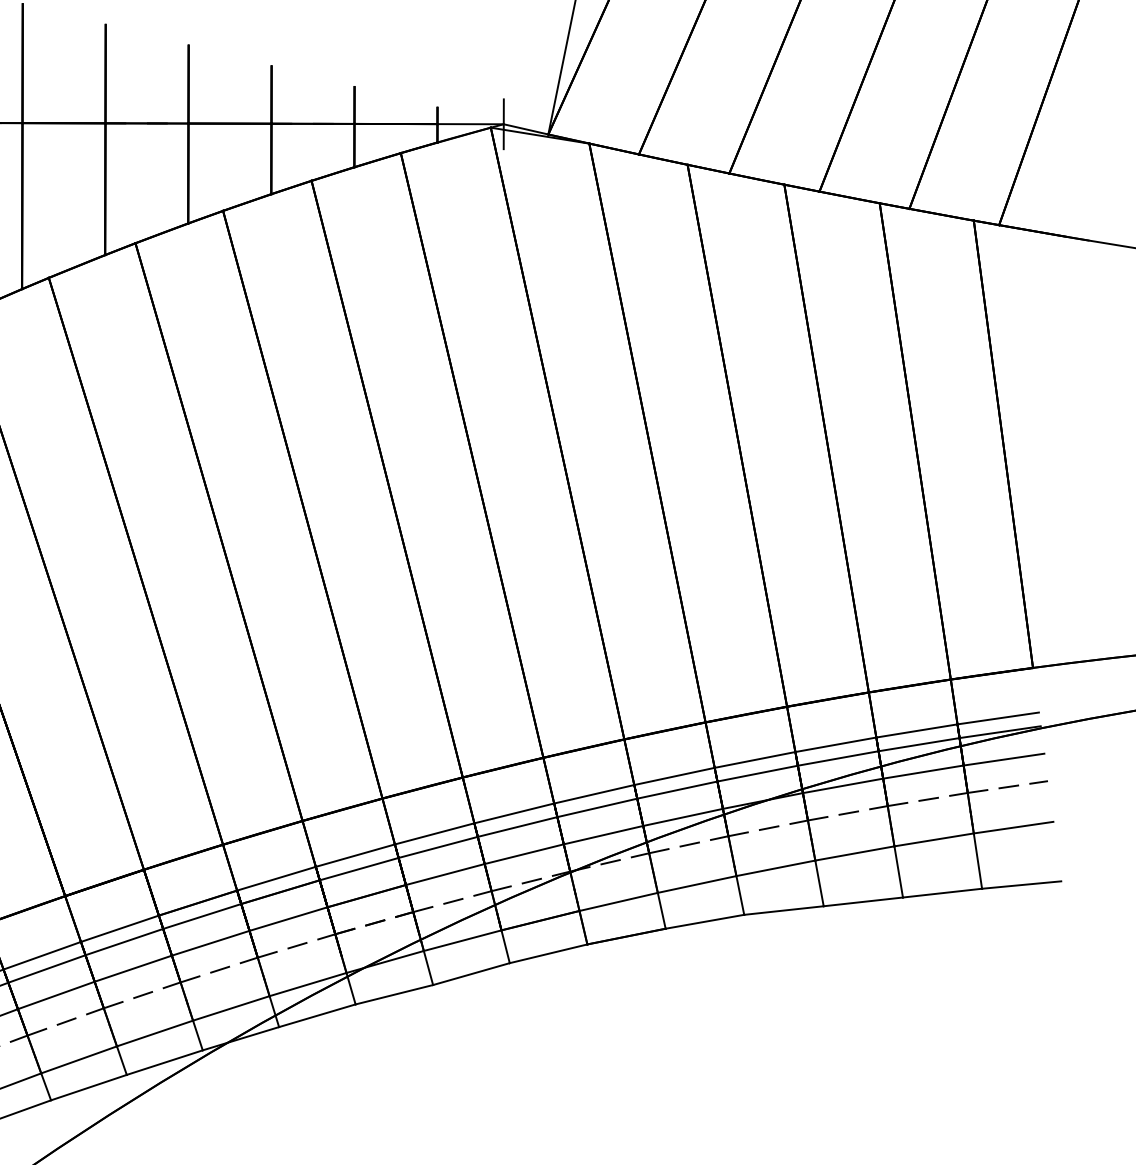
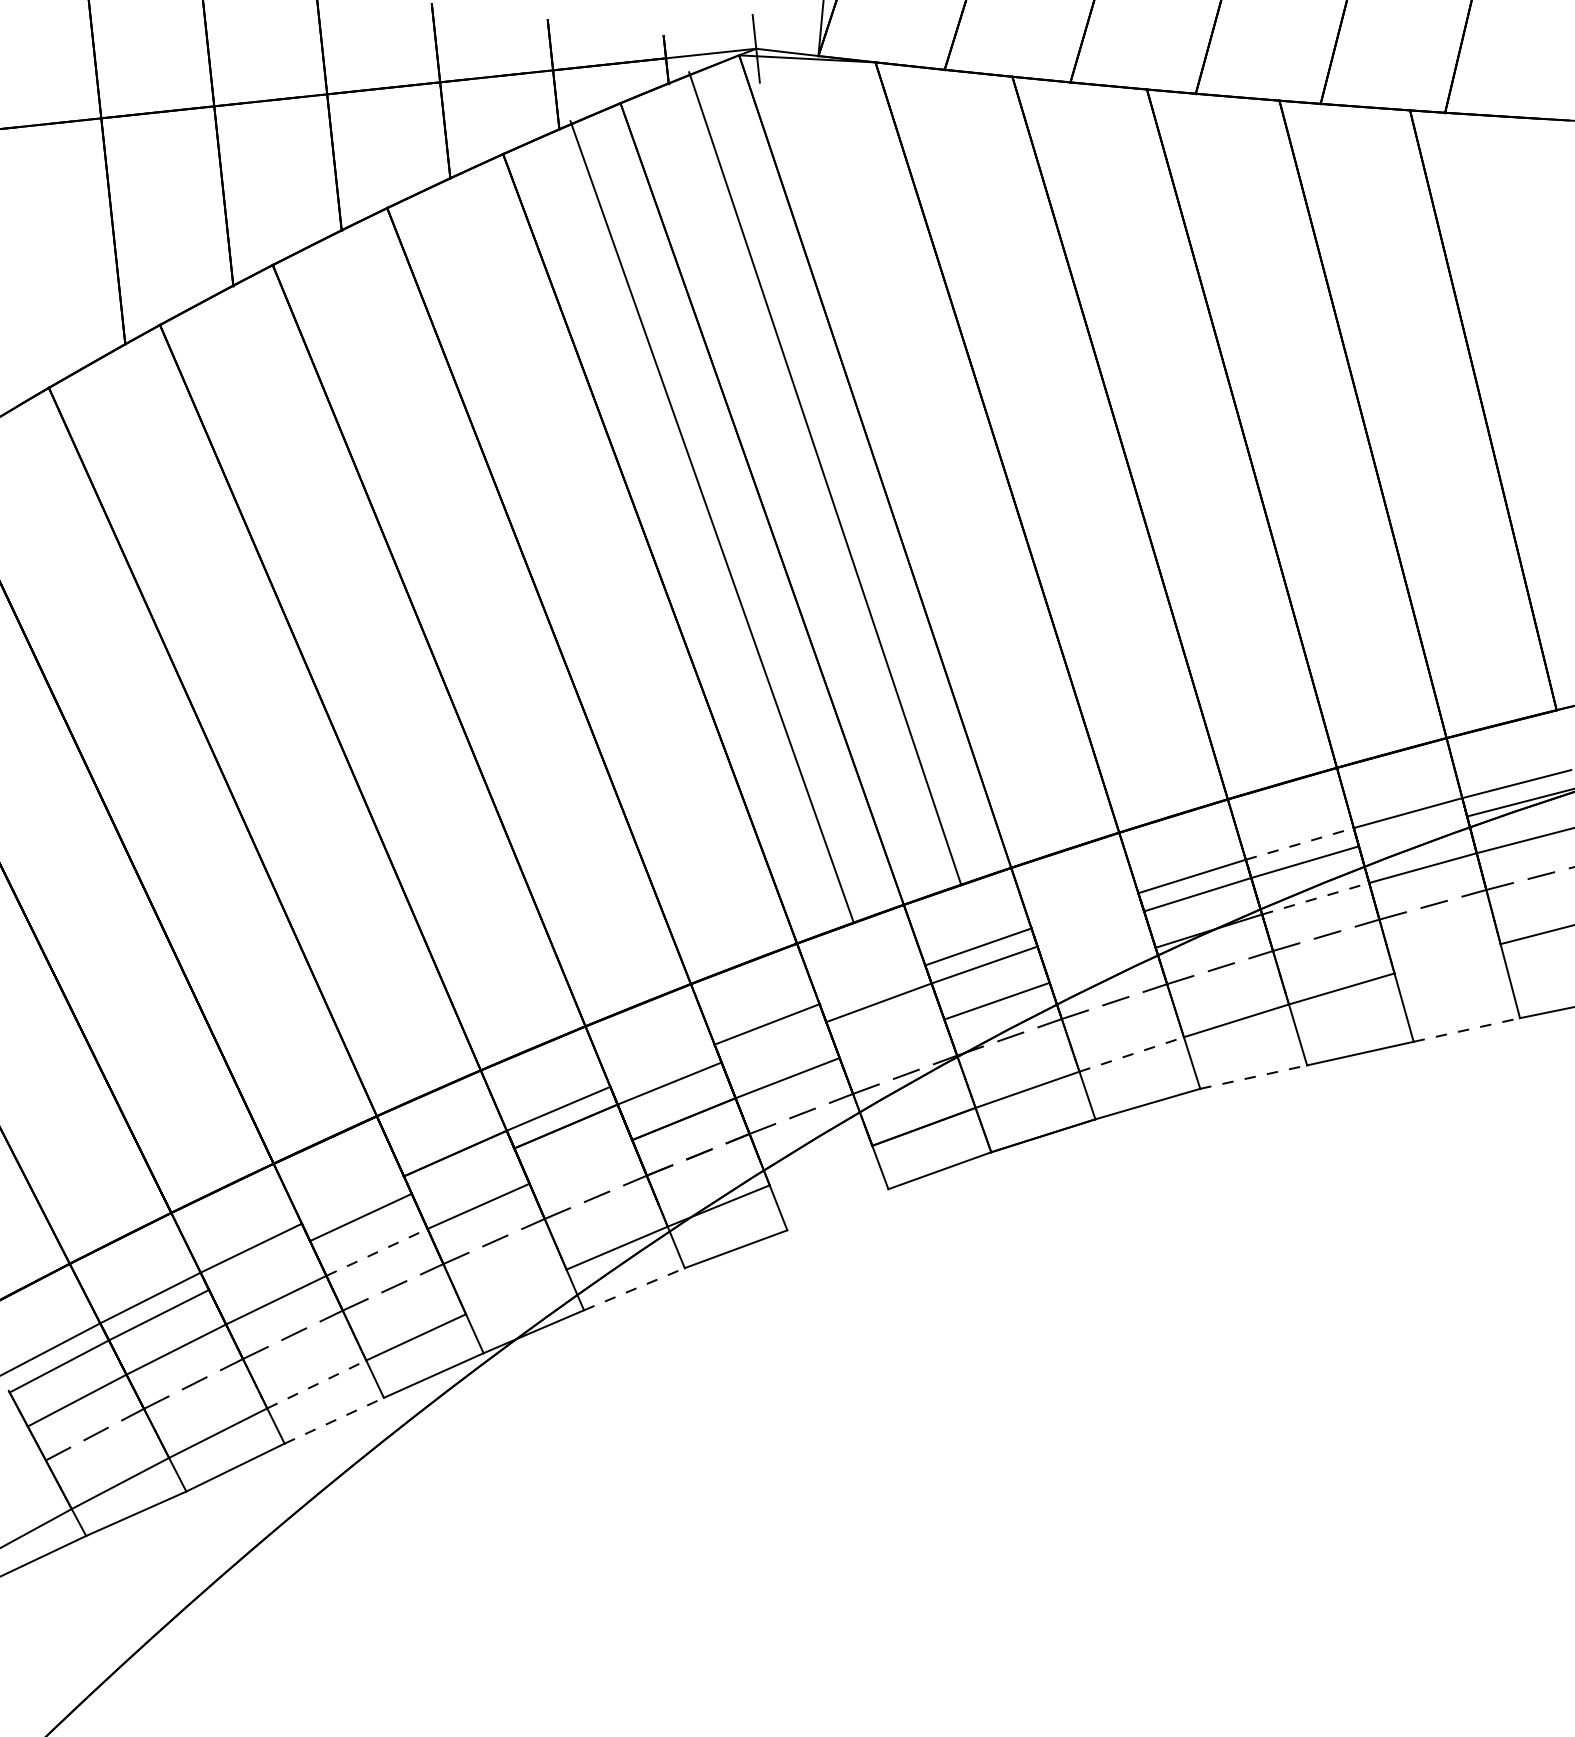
line: (557, 433) -> (825, 478), moved
line: (471, 455) -> (711, 522), moved
line: (836, 744) -> (1300, 843), solid -> dashed
line: (918, 744) -> (1412, 831), removed
line: (674, 776) -> (1084, 910), removed
line: (842, 785) -> (1315, 898), solid -> dashed
line: (677, 789) -> (1090, 928), removed
line: (514, 813) -> (872, 984), removed
line: (683, 816) -> (1102, 964), removed
line: (934, 839) -> (1447, 958), removed
line: (437, 847) -> (773, 1042), removed
line: (523, 853) -> (891, 1038), removed
line: (355, 855) -> (662, 1065), removed
line: (697, 884) -> (1132, 1054), solid -> dashed
line: (943, 892) -> (1467, 1029), solid -> dashed
line: (783, 910) -> (1253, 1077), solid -> dashed
line: (201, 915) -> (462, 1170), removed
line: (288, 918) -> (580, 1161), removed
line: (119, 928) -> (352, 1199), removed
line: (462, 940) -> (820, 1165), removed
line: (46, 968) -> (259, 1265), removed
line: (133, 968) -> (377, 1252), solid -> dashed
line: (471, 973) -> (837, 1209), removed
line: (231, 1008) -> (516, 1291), removed
line: (317, 1015) -> (634, 1289), solid -> dashed
line: (79, 1059) -> (317, 1384), solid -> dashed
line: (89, 1087) -> (334, 1420), solid -> dashed

